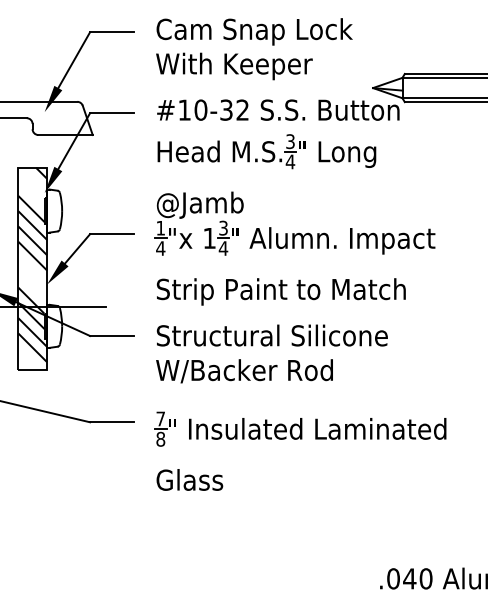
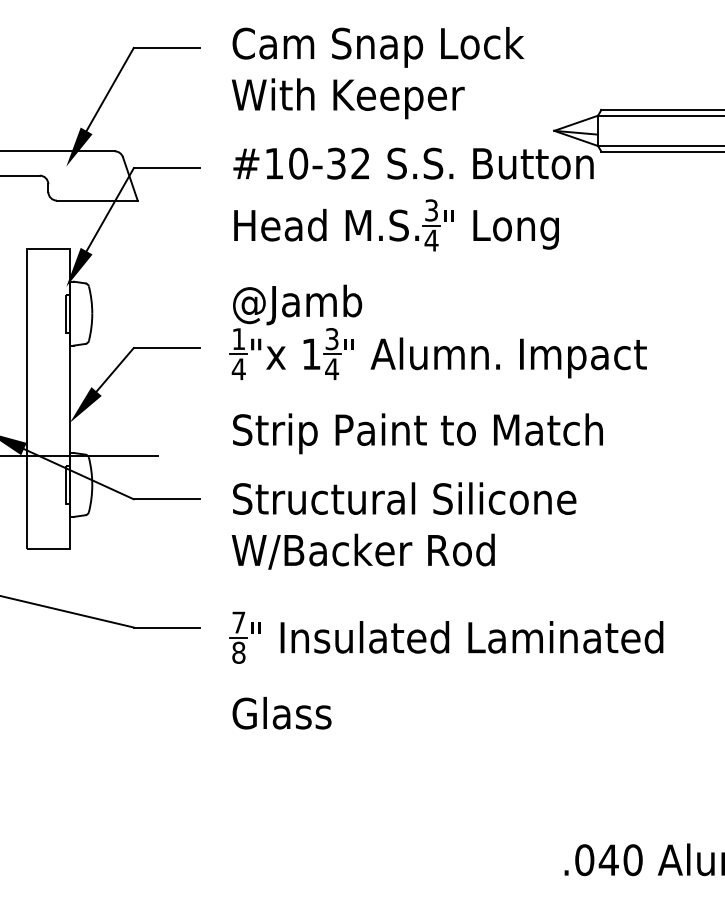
hatch: (32, 264) -> (48, 393), removed

